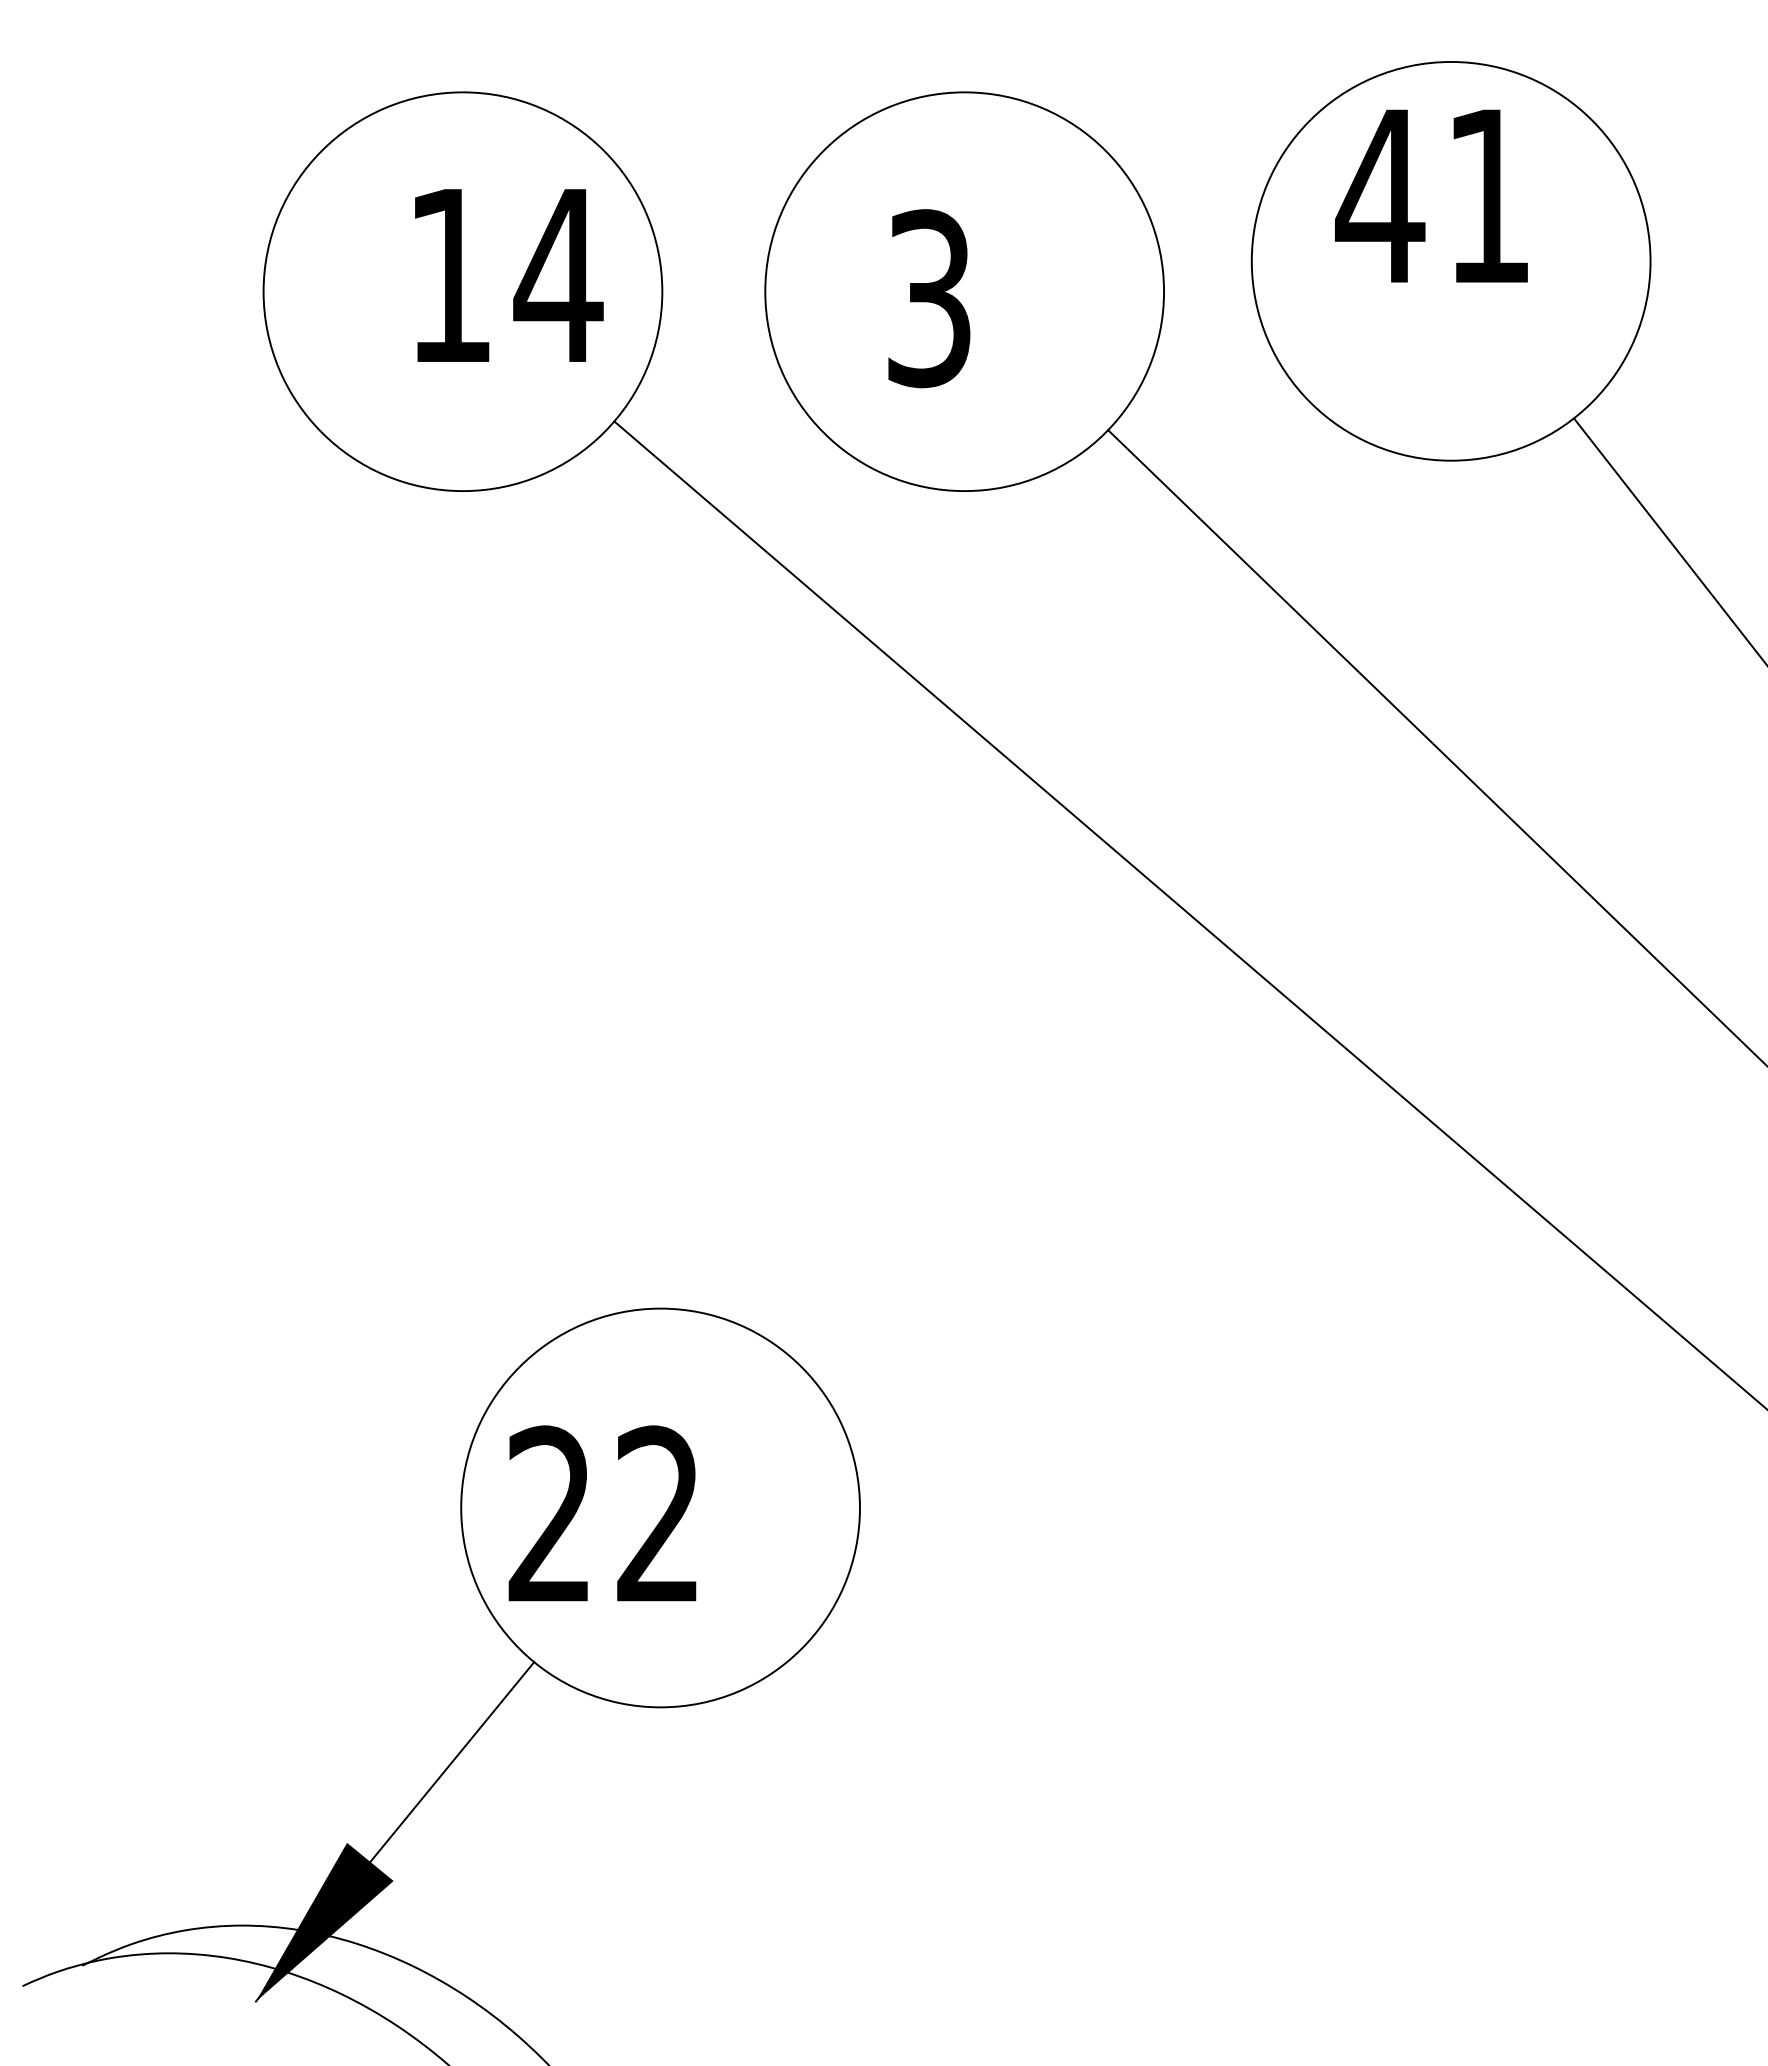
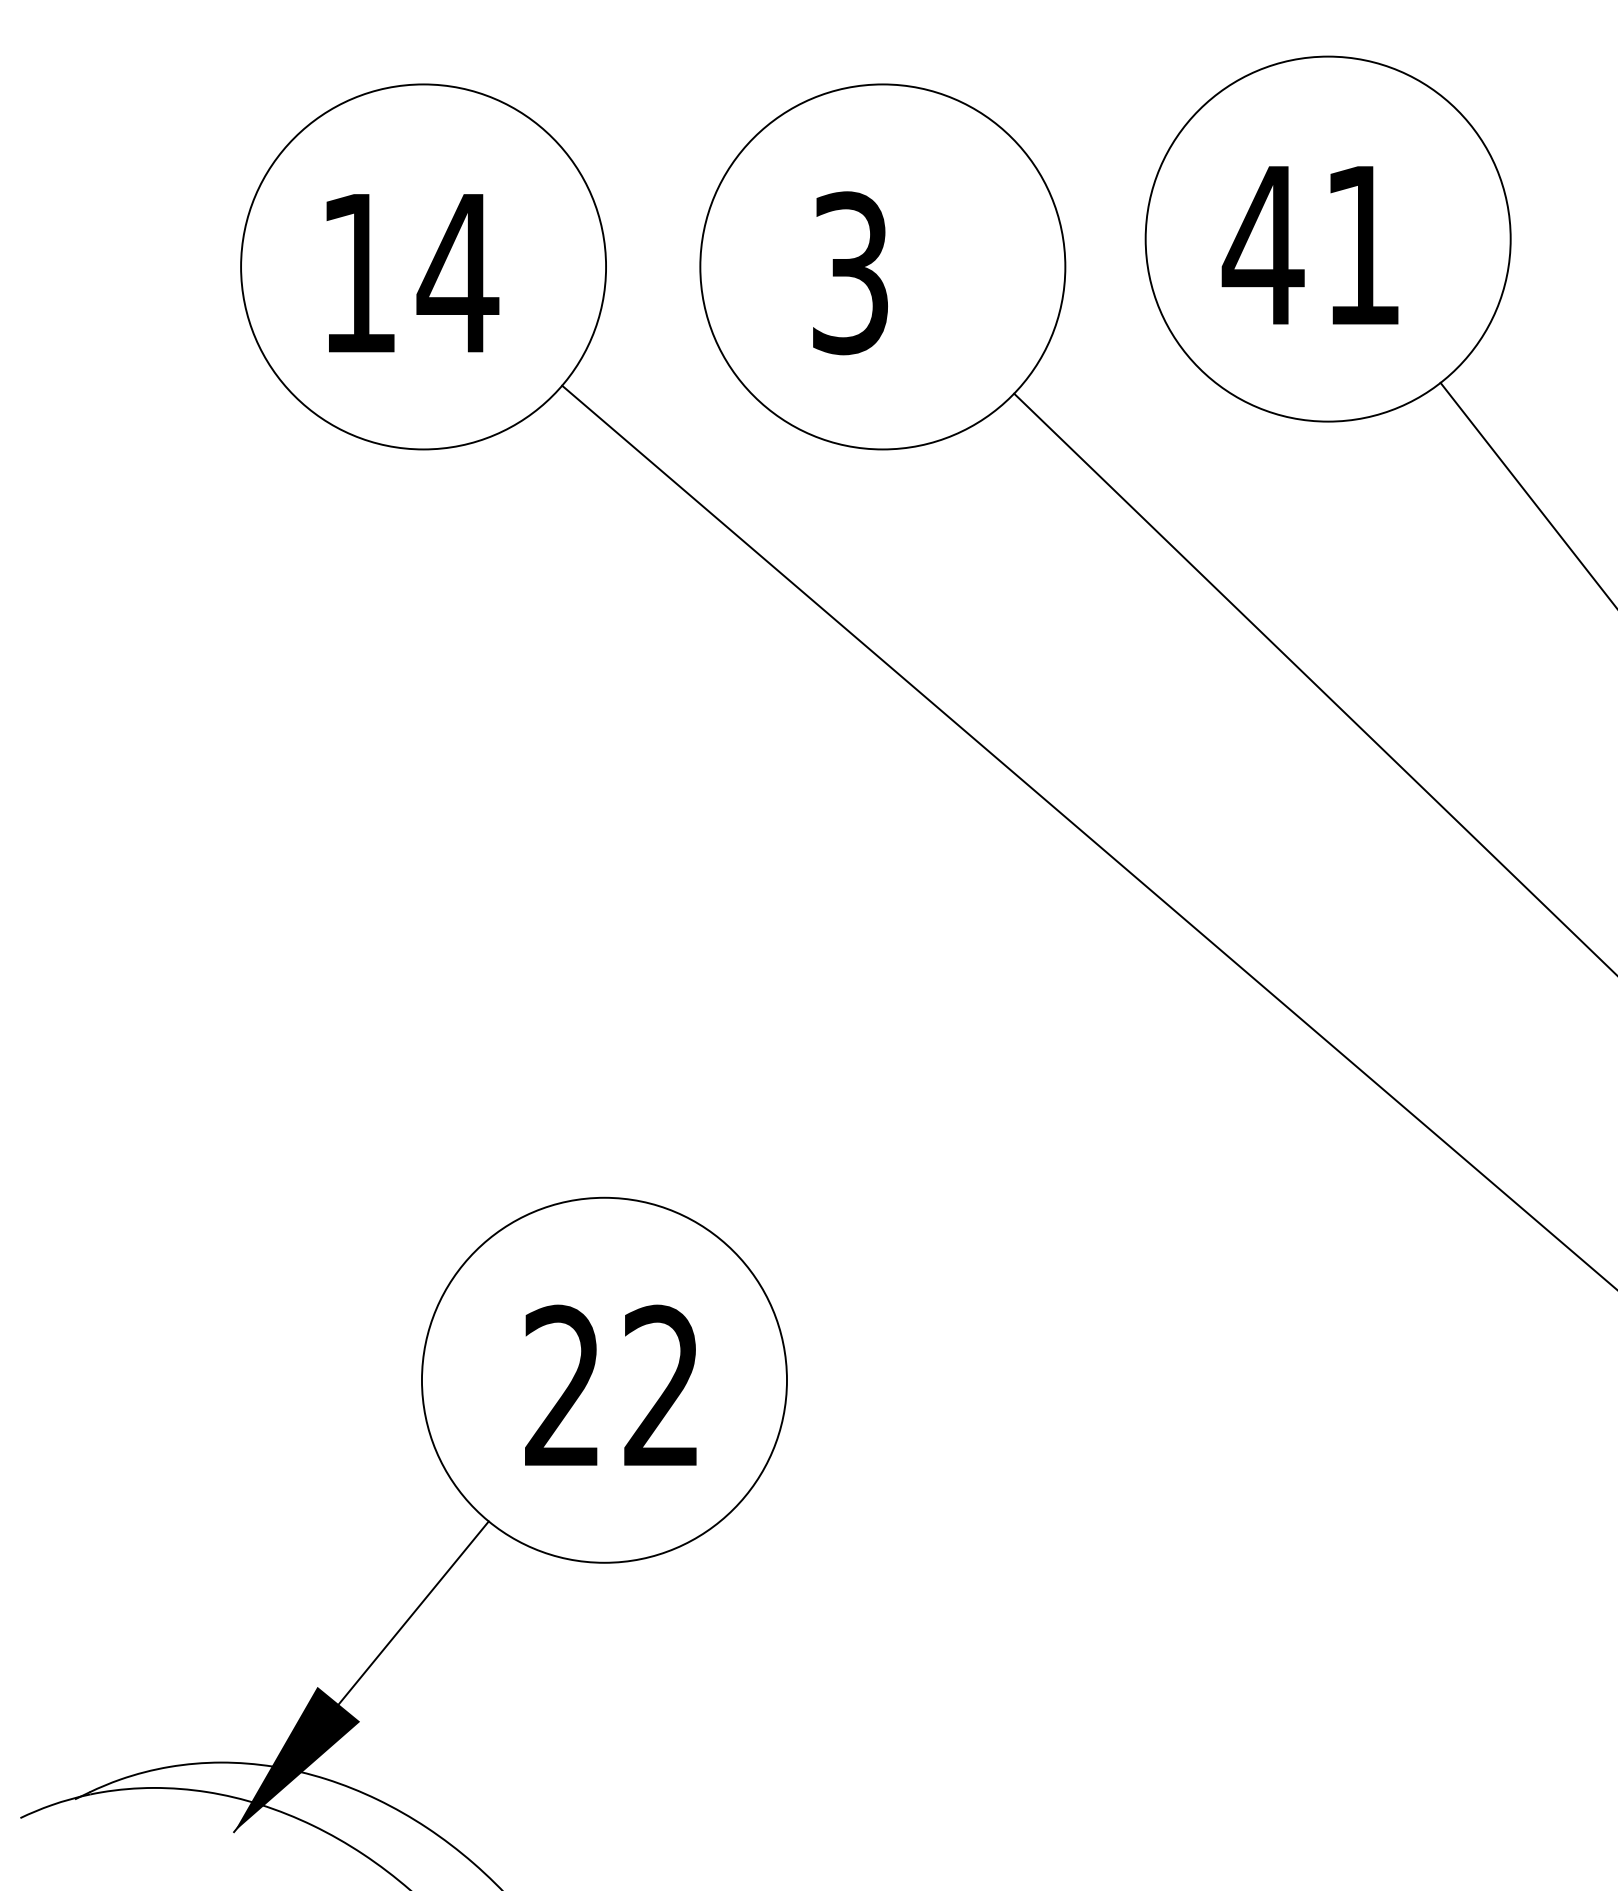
text: (1431, 195) -> (1310, 244), moved
text: (509, 275) -> (413, 273), moved
text: (602, 1513) -> (610, 1385), moved

